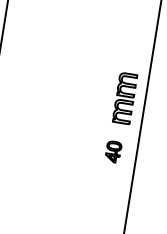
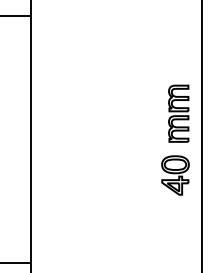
part: (113, 151) -> (175, 175), size x1.67

